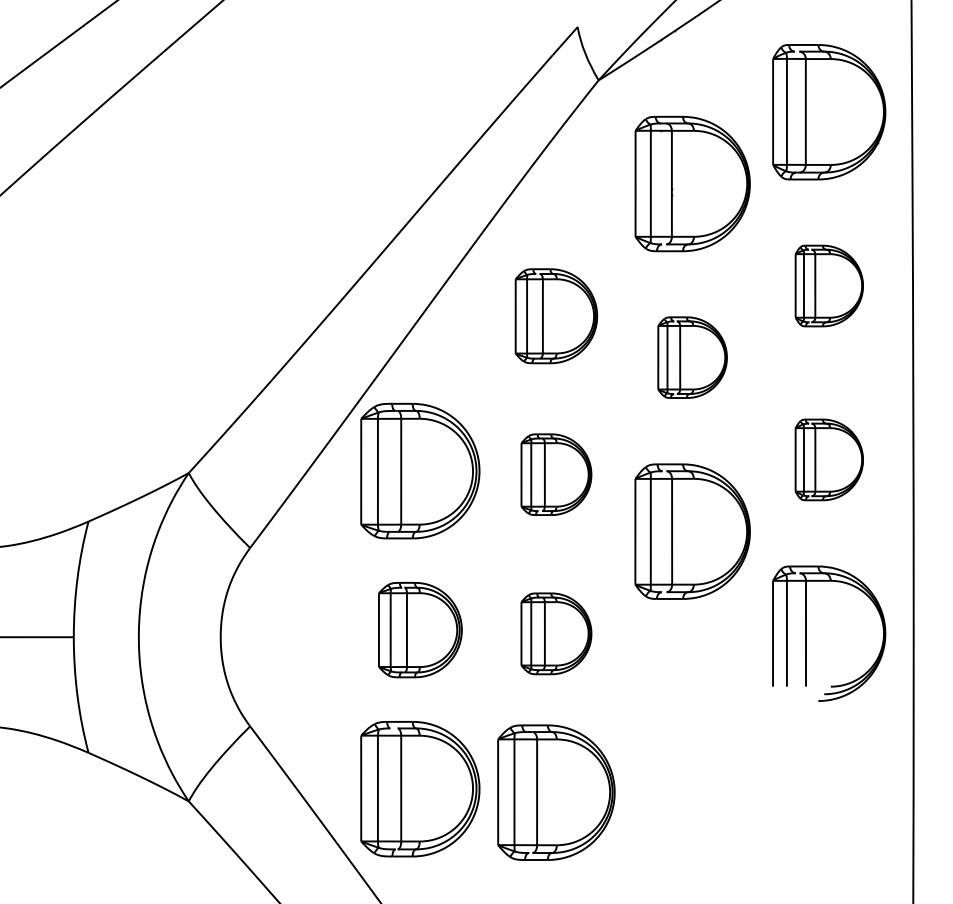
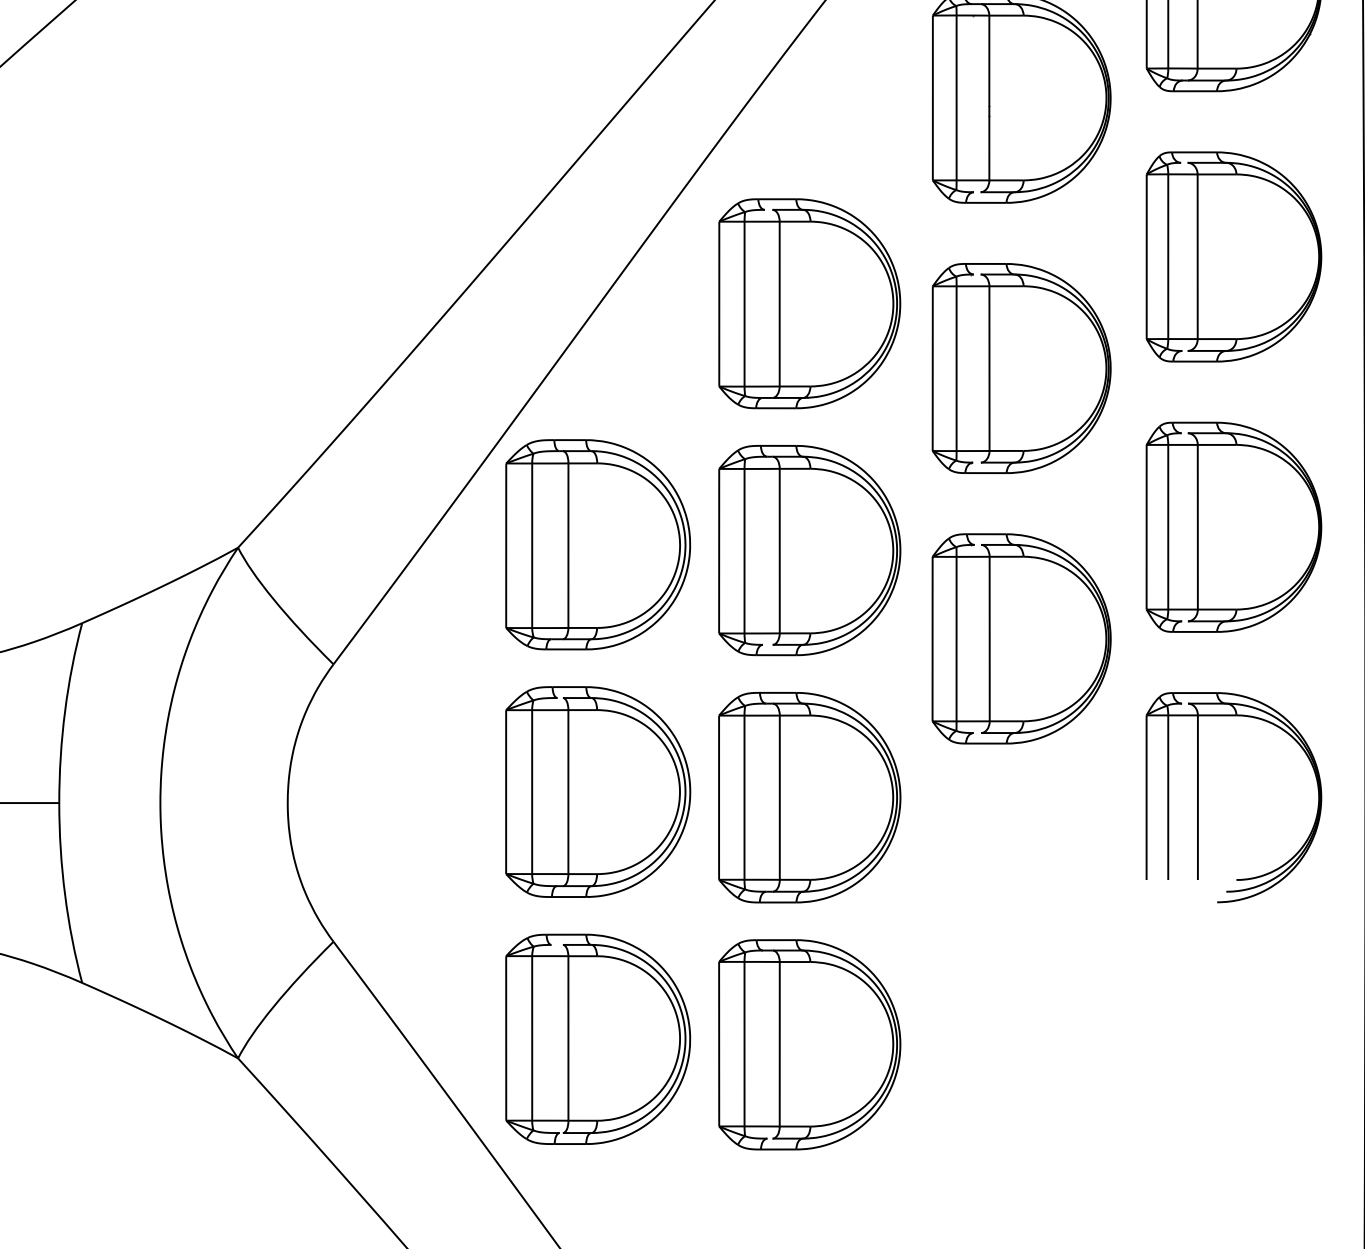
part: (829, 285) -> (1234, 256), size x1.67
part: (556, 316) -> (809, 304), size x1.43
part: (692, 357) -> (1021, 368), size x1.67
part: (829, 459) -> (1234, 526), size x1.67
part: (556, 474) -> (809, 550), size x1.67
part: (420, 629) -> (598, 791), size x1.43
part: (556, 633) -> (809, 797), size x1.67

